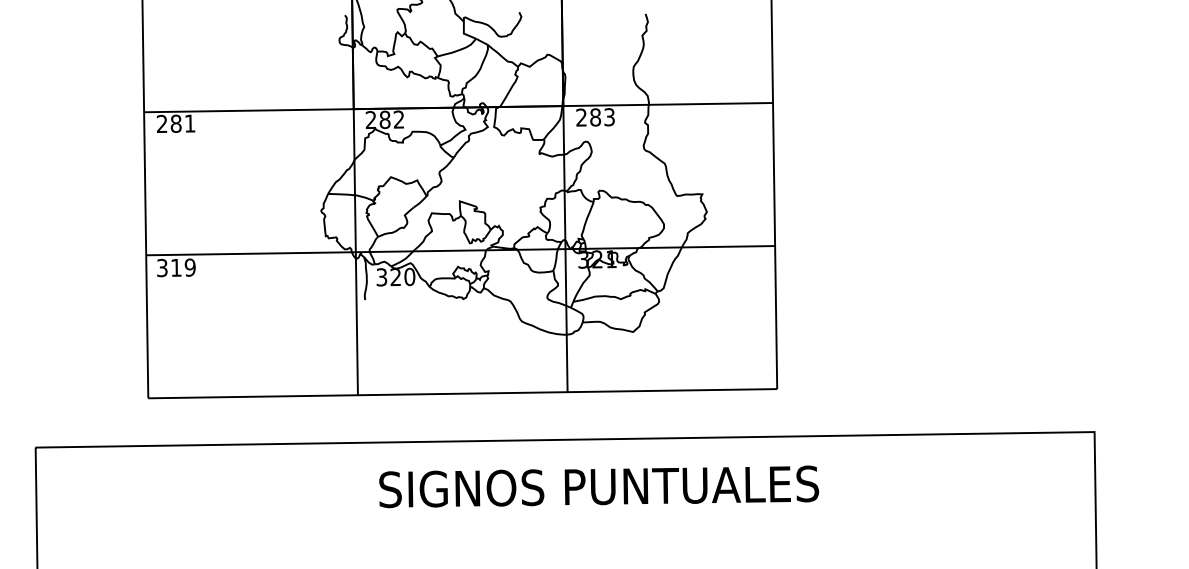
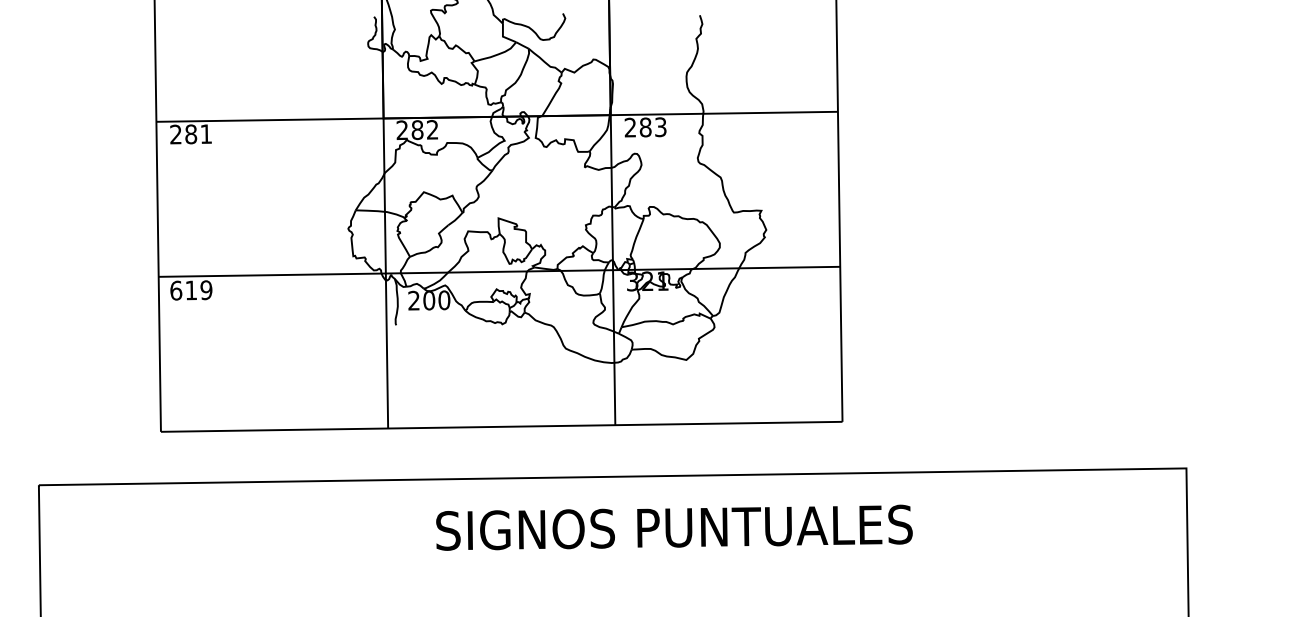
text: (162, 267) -> (176, 290), 319 -> 619
text: (388, 277) -> (421, 300), 320 -> 200
text: (599, 486) -> (674, 527), moved

